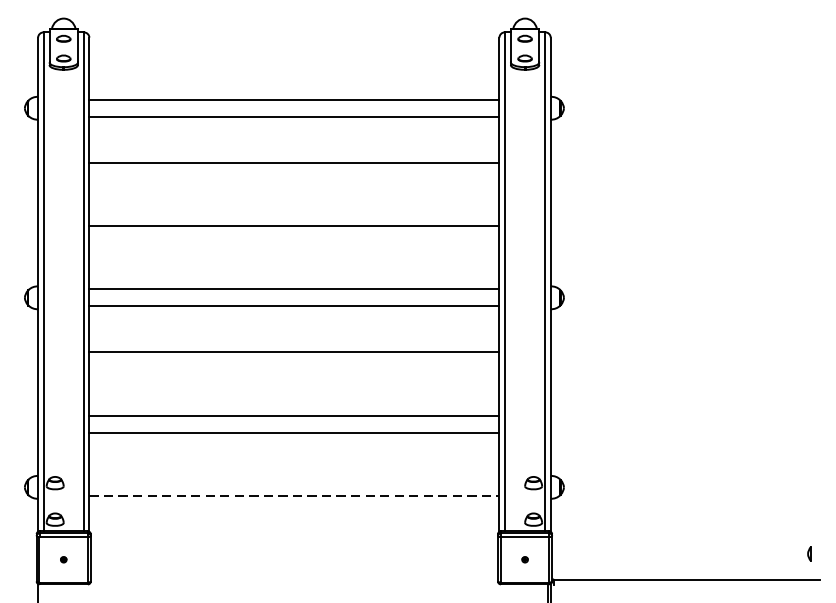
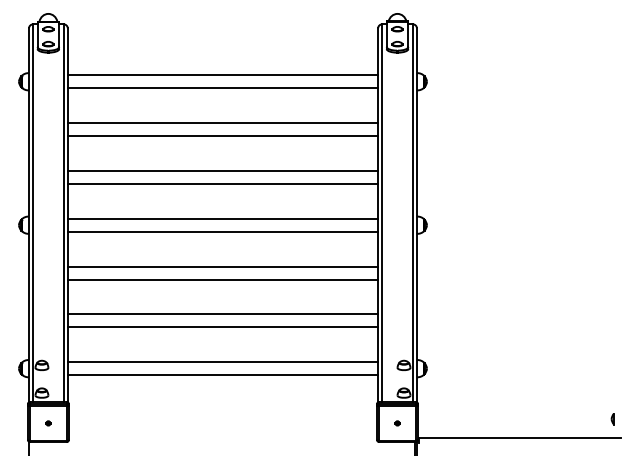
line: (293, 180) -> (222, 136), added
line: (293, 242) -> (222, 183), added
line: (293, 369) -> (222, 279), added
line: (293, 479) -> (222, 362), added
line: (295, 496) -> (223, 375), dashed -> solid

